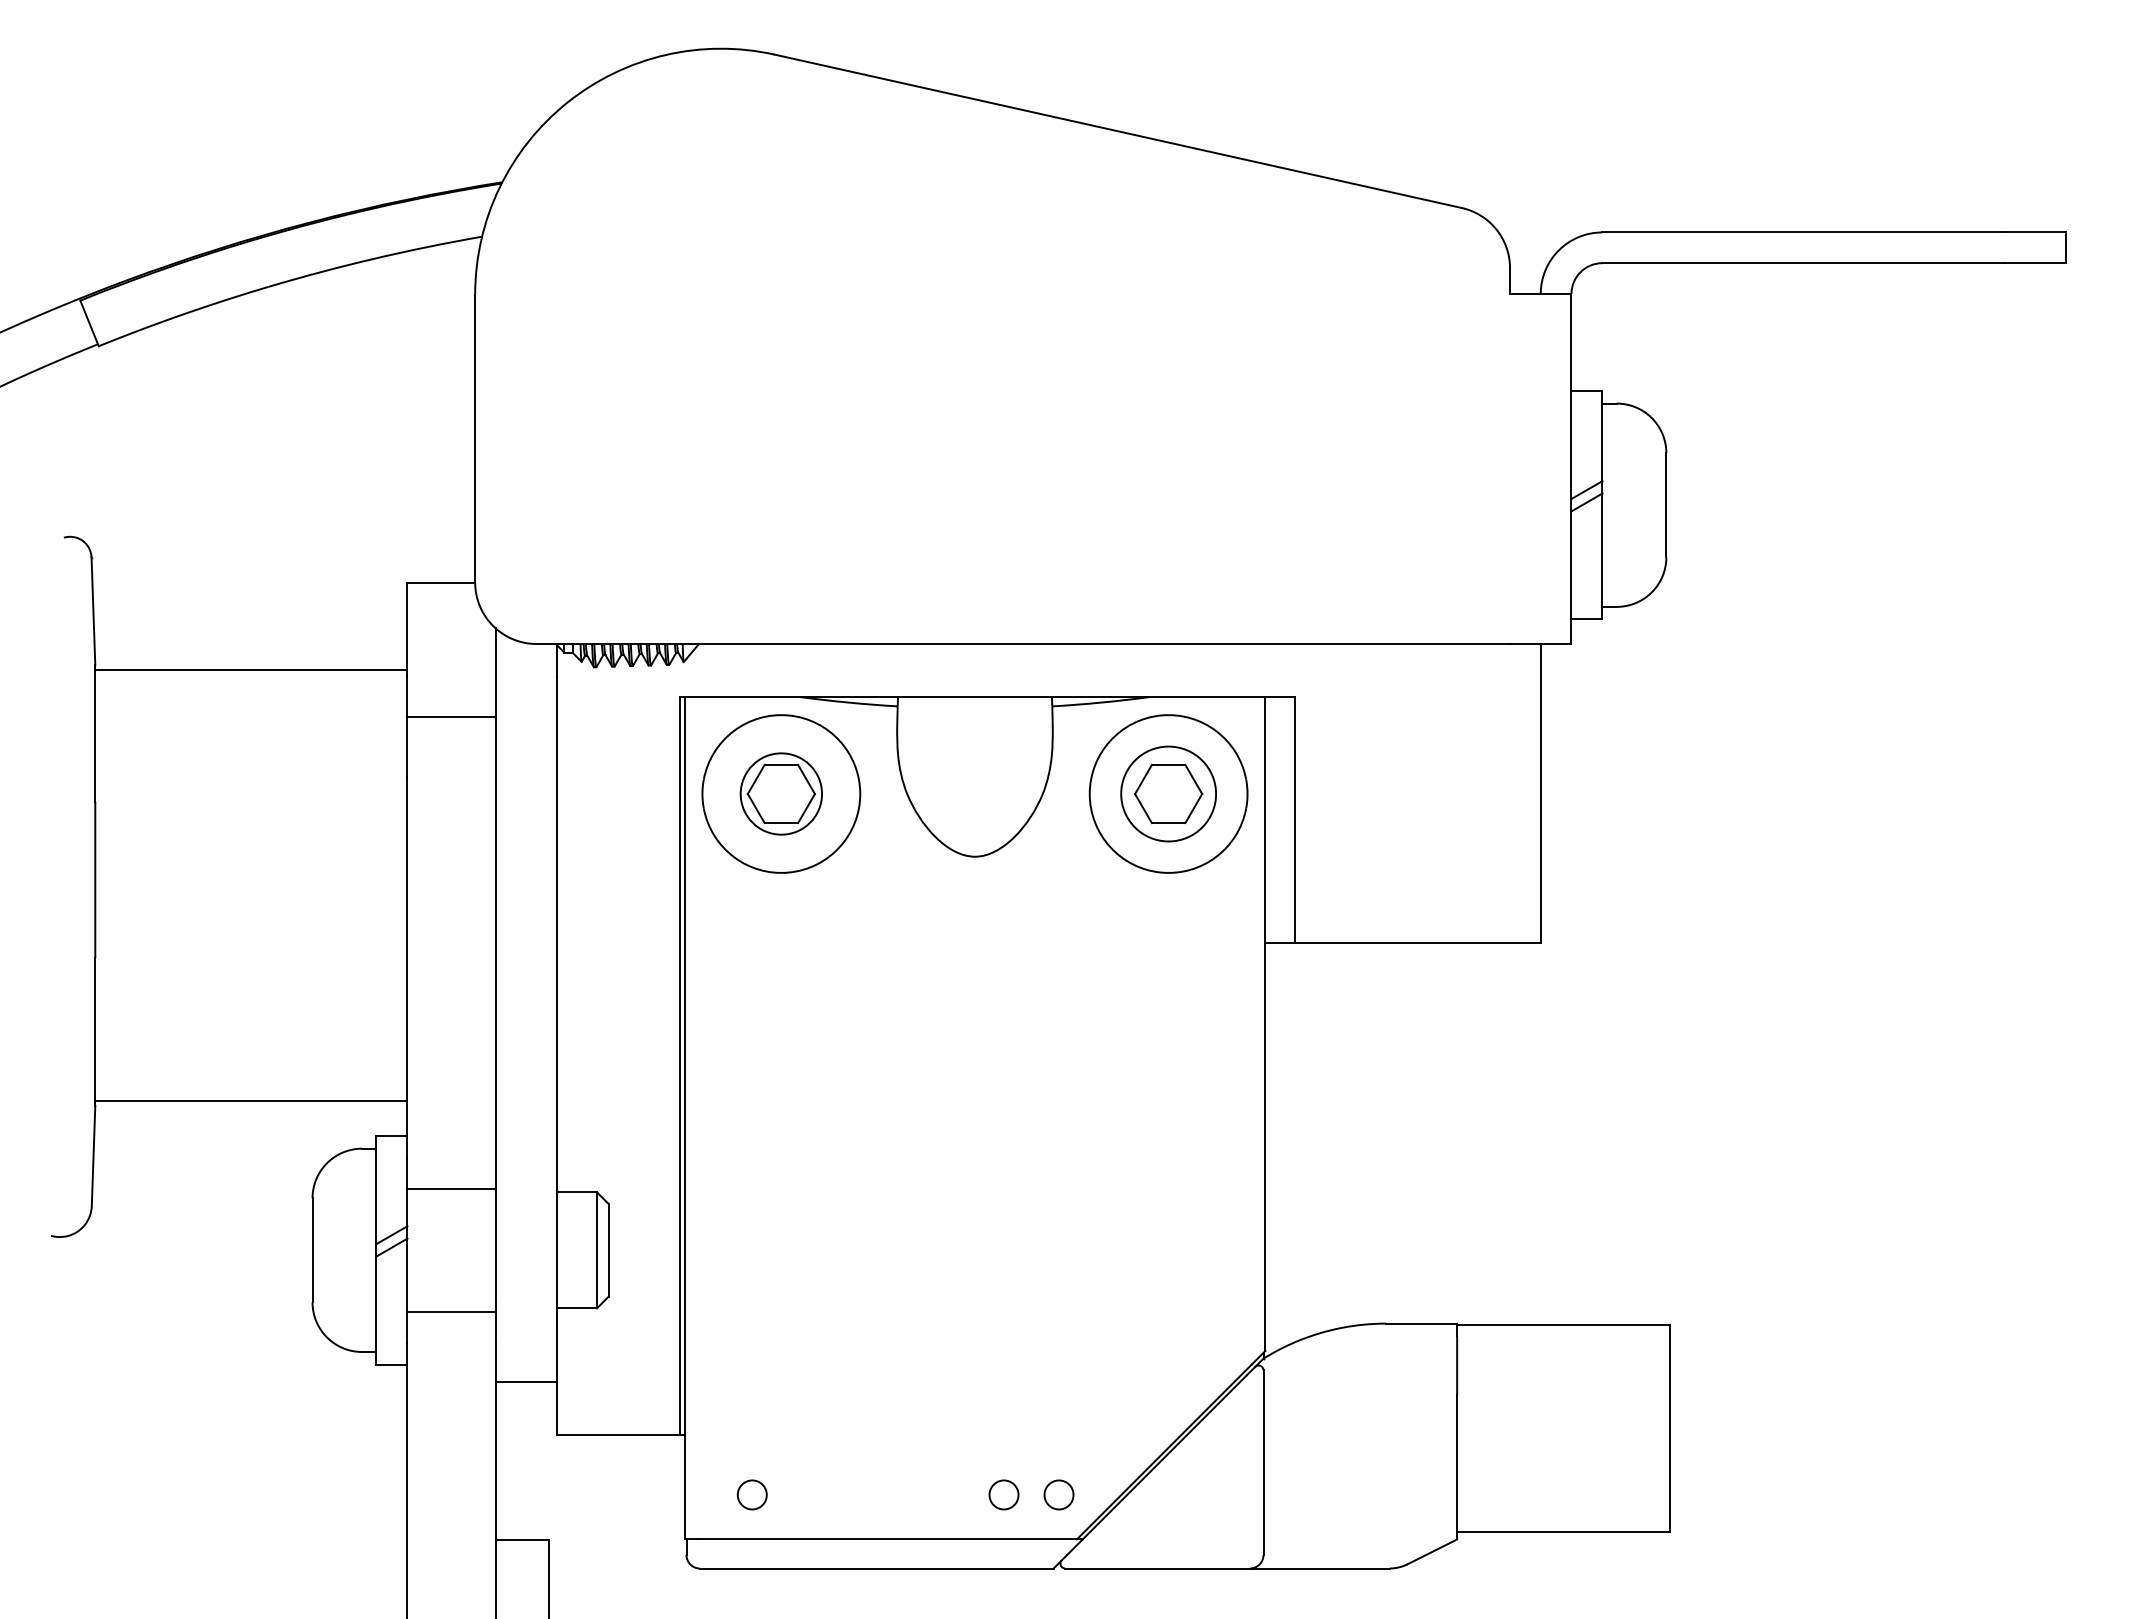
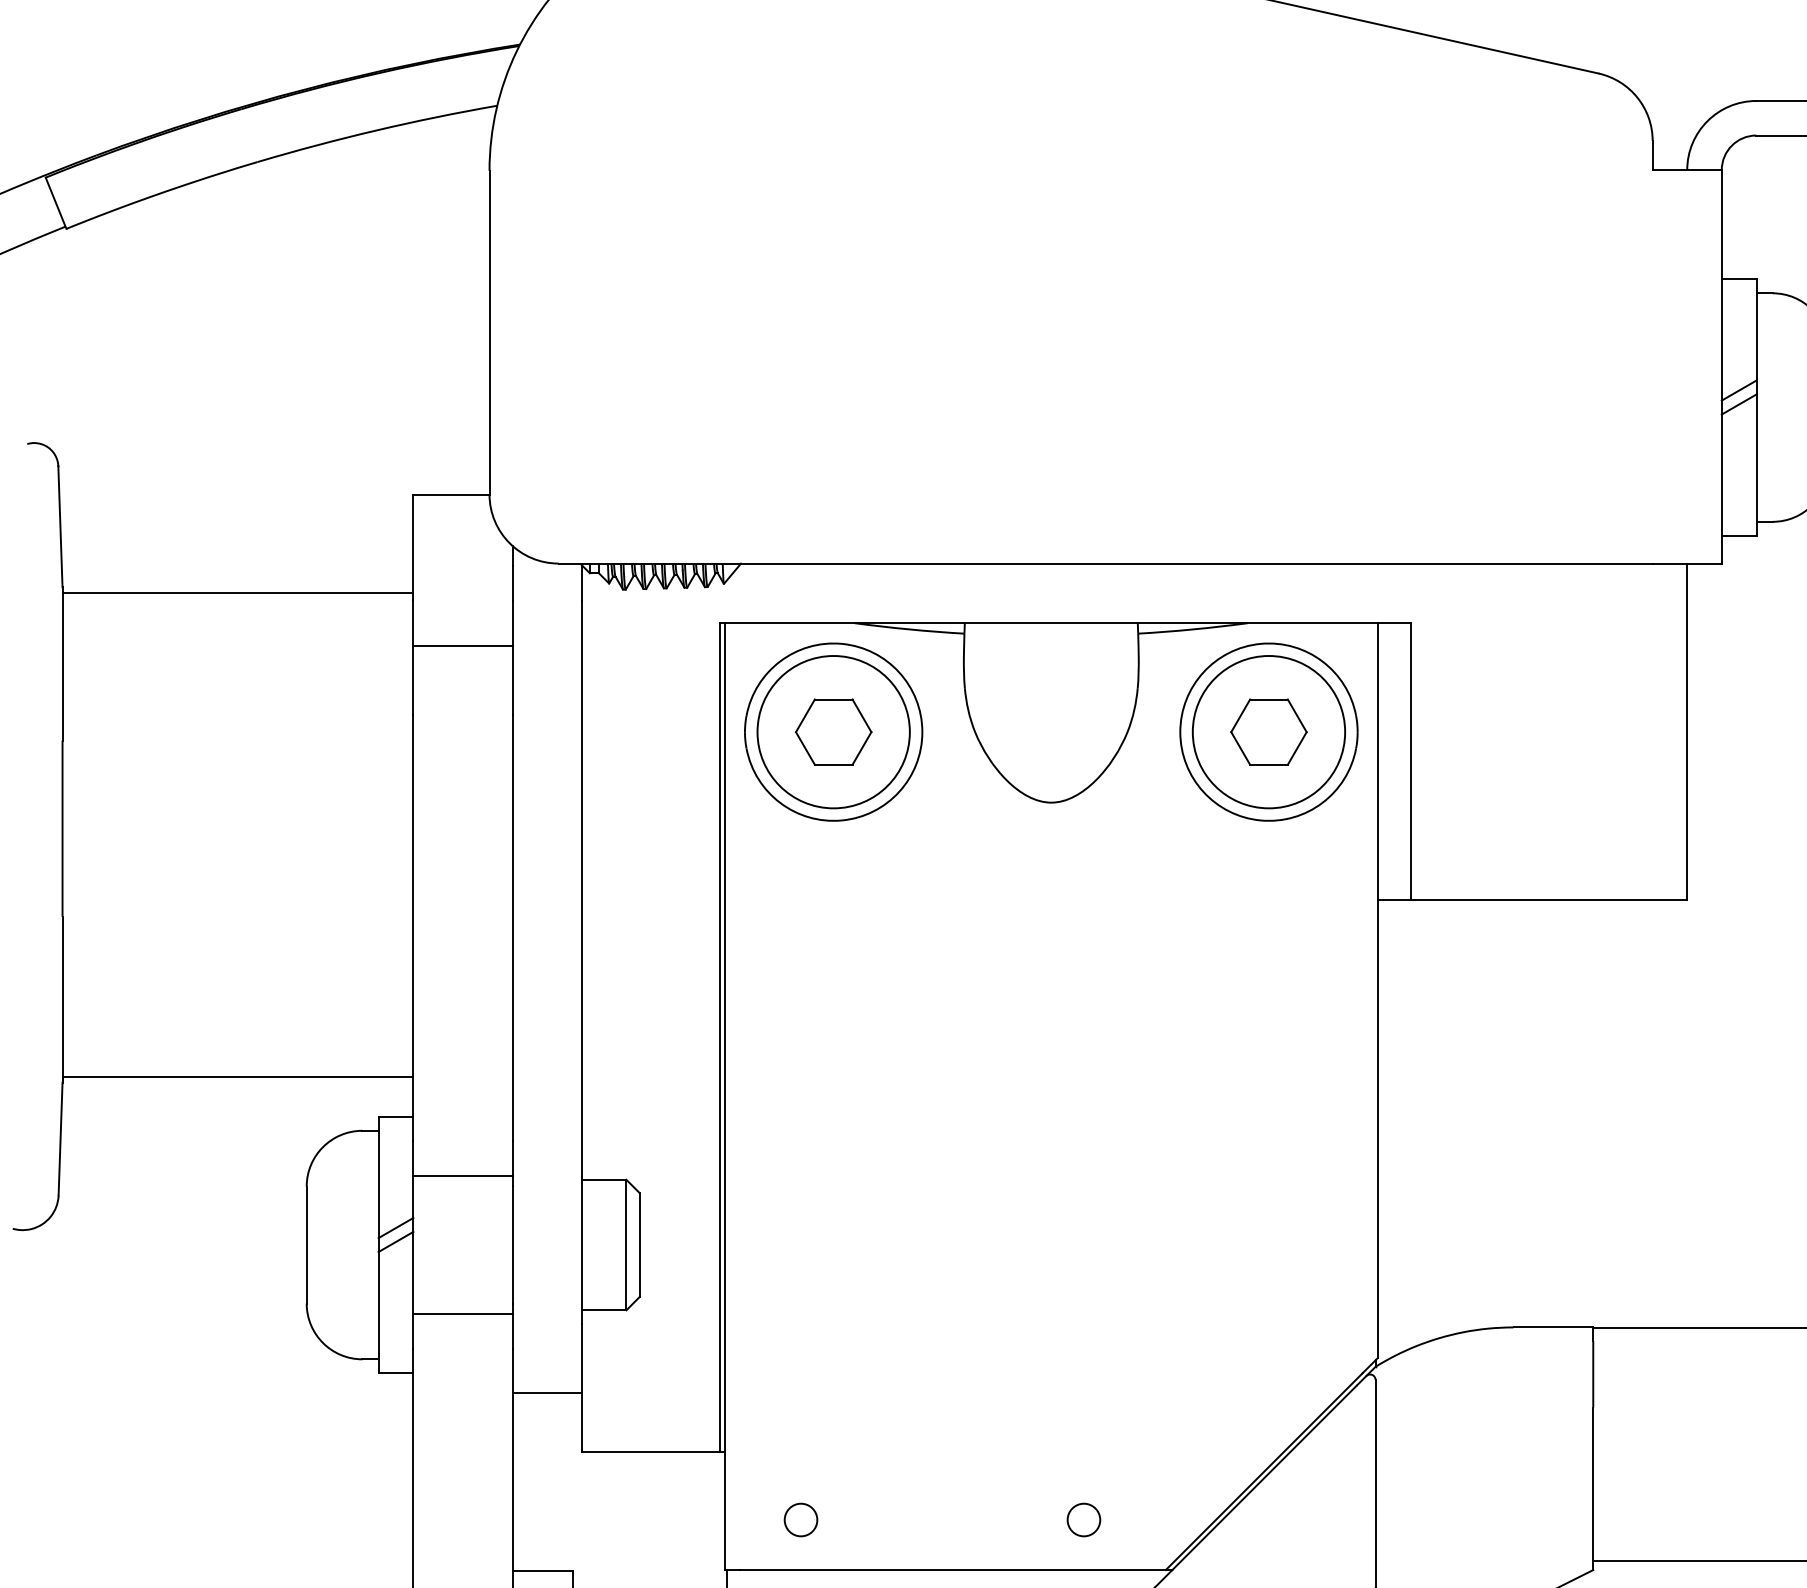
circle: (781, 793) -> (833, 731), size x1.67
circle: (1168, 793) -> (1268, 731), size x1.43
circle: (1058, 1494) -> (1145, 1519), removed

